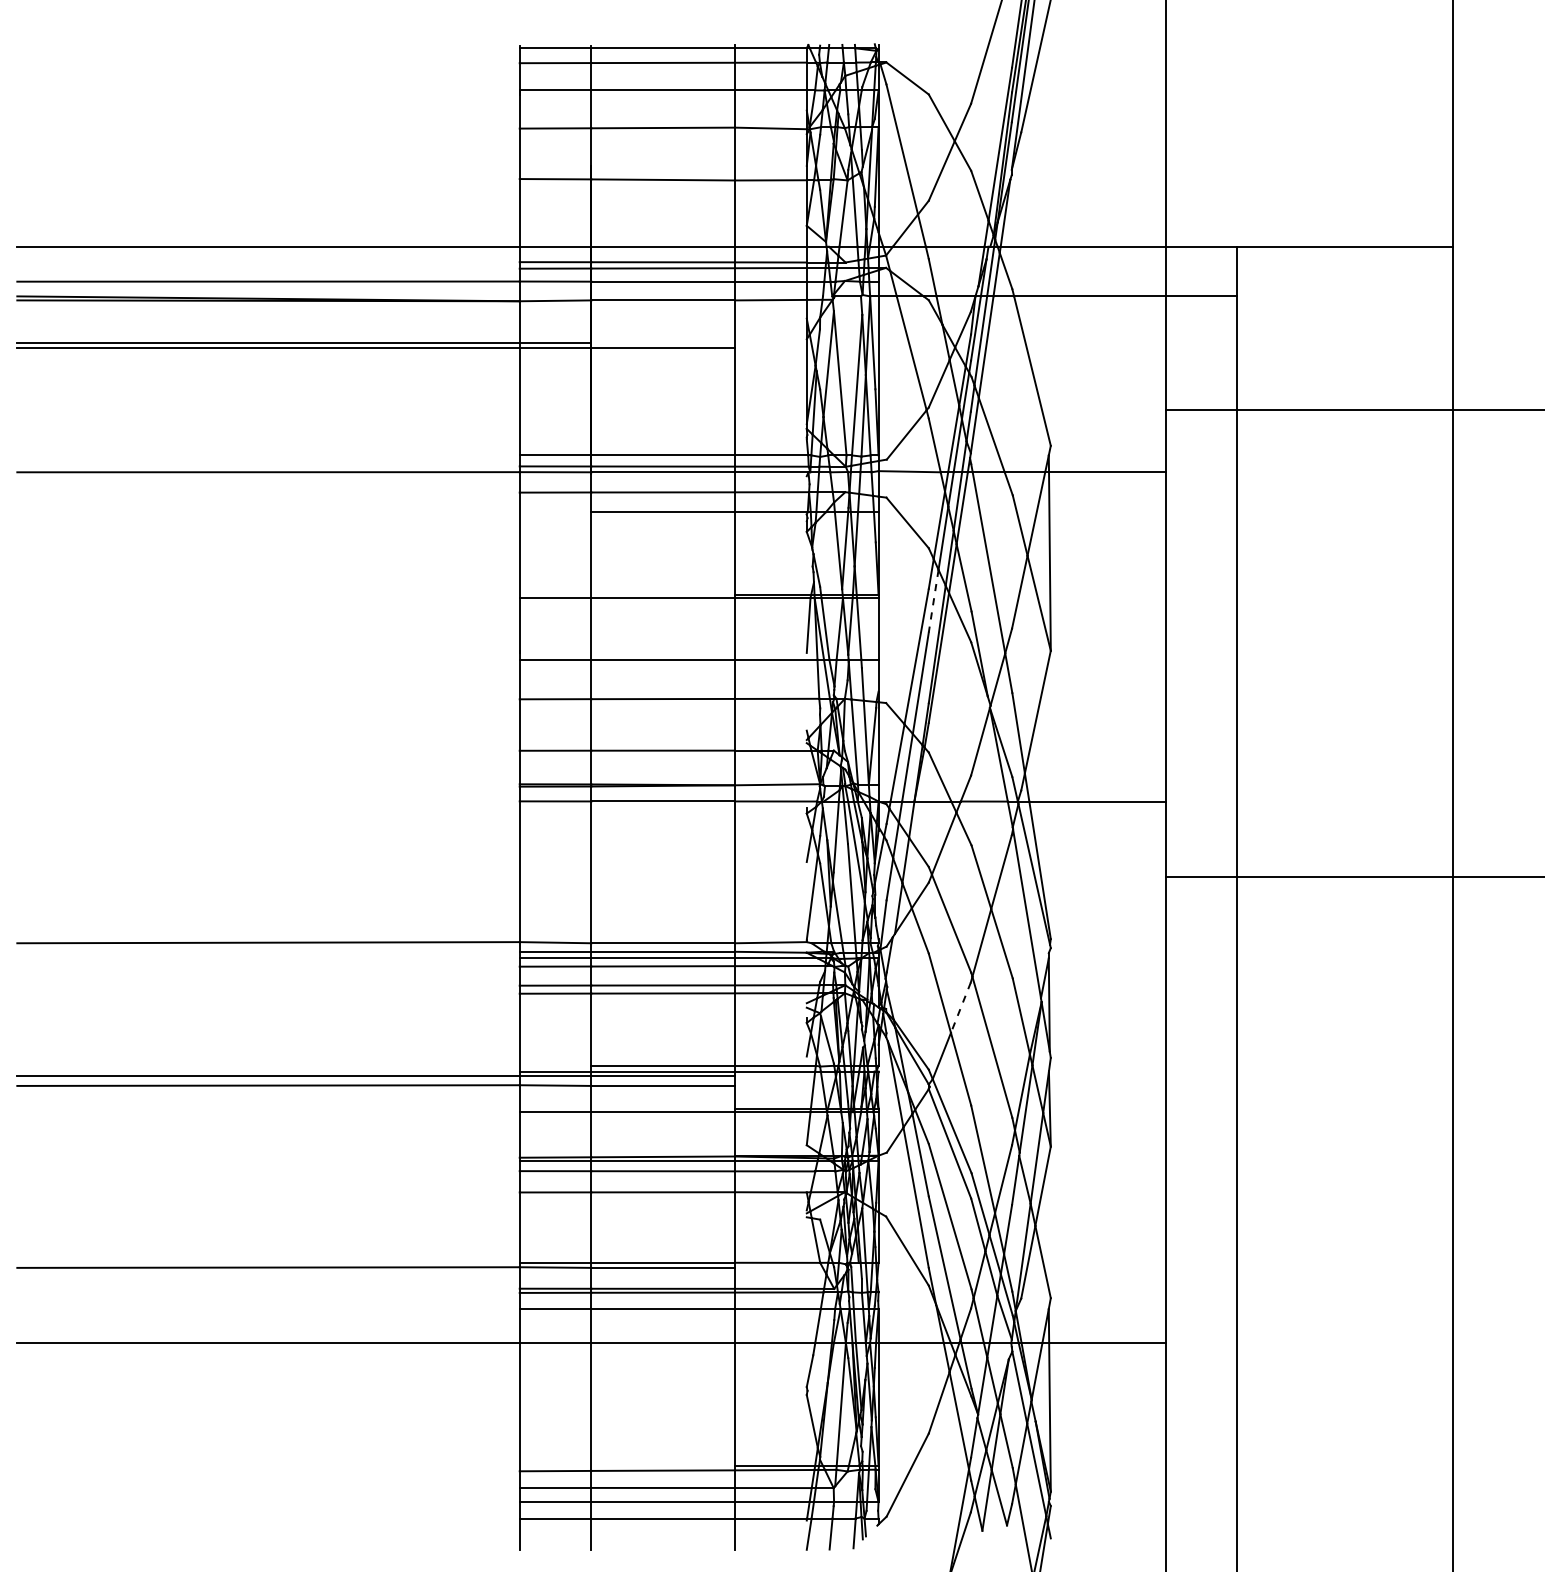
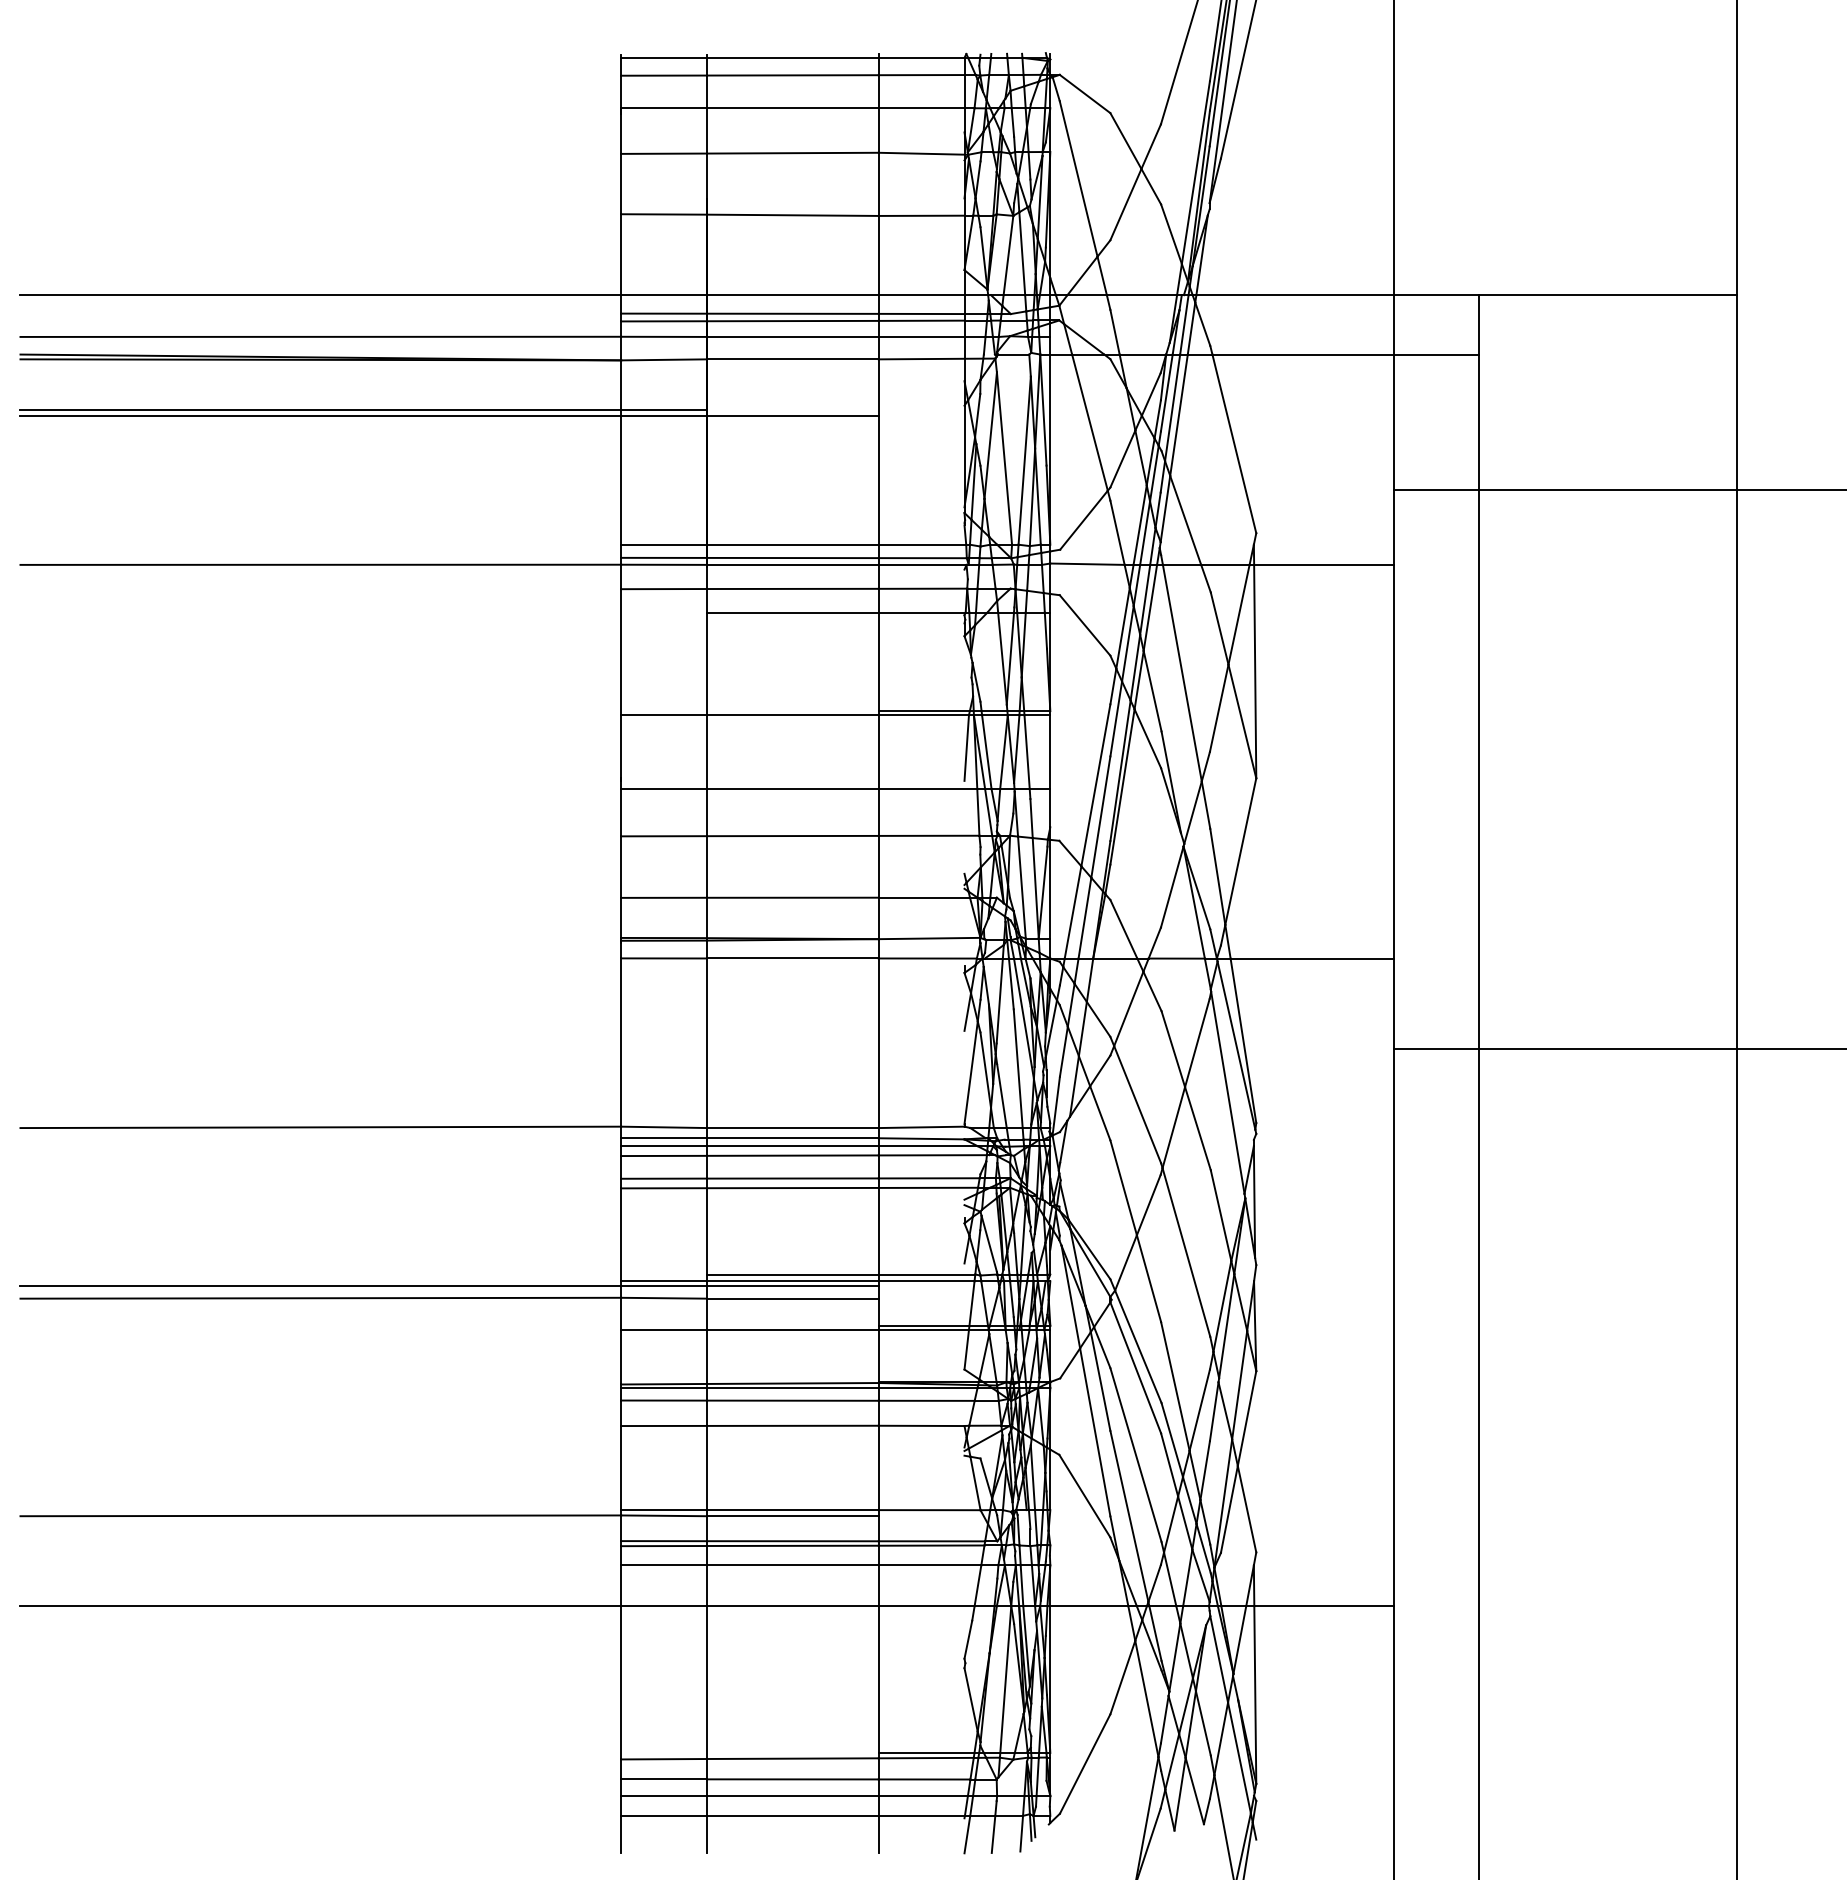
line: (933, 600) -> (1116, 718), dashed -> solid
line: (960, 1008) -> (1148, 1205), dashed -> solid

